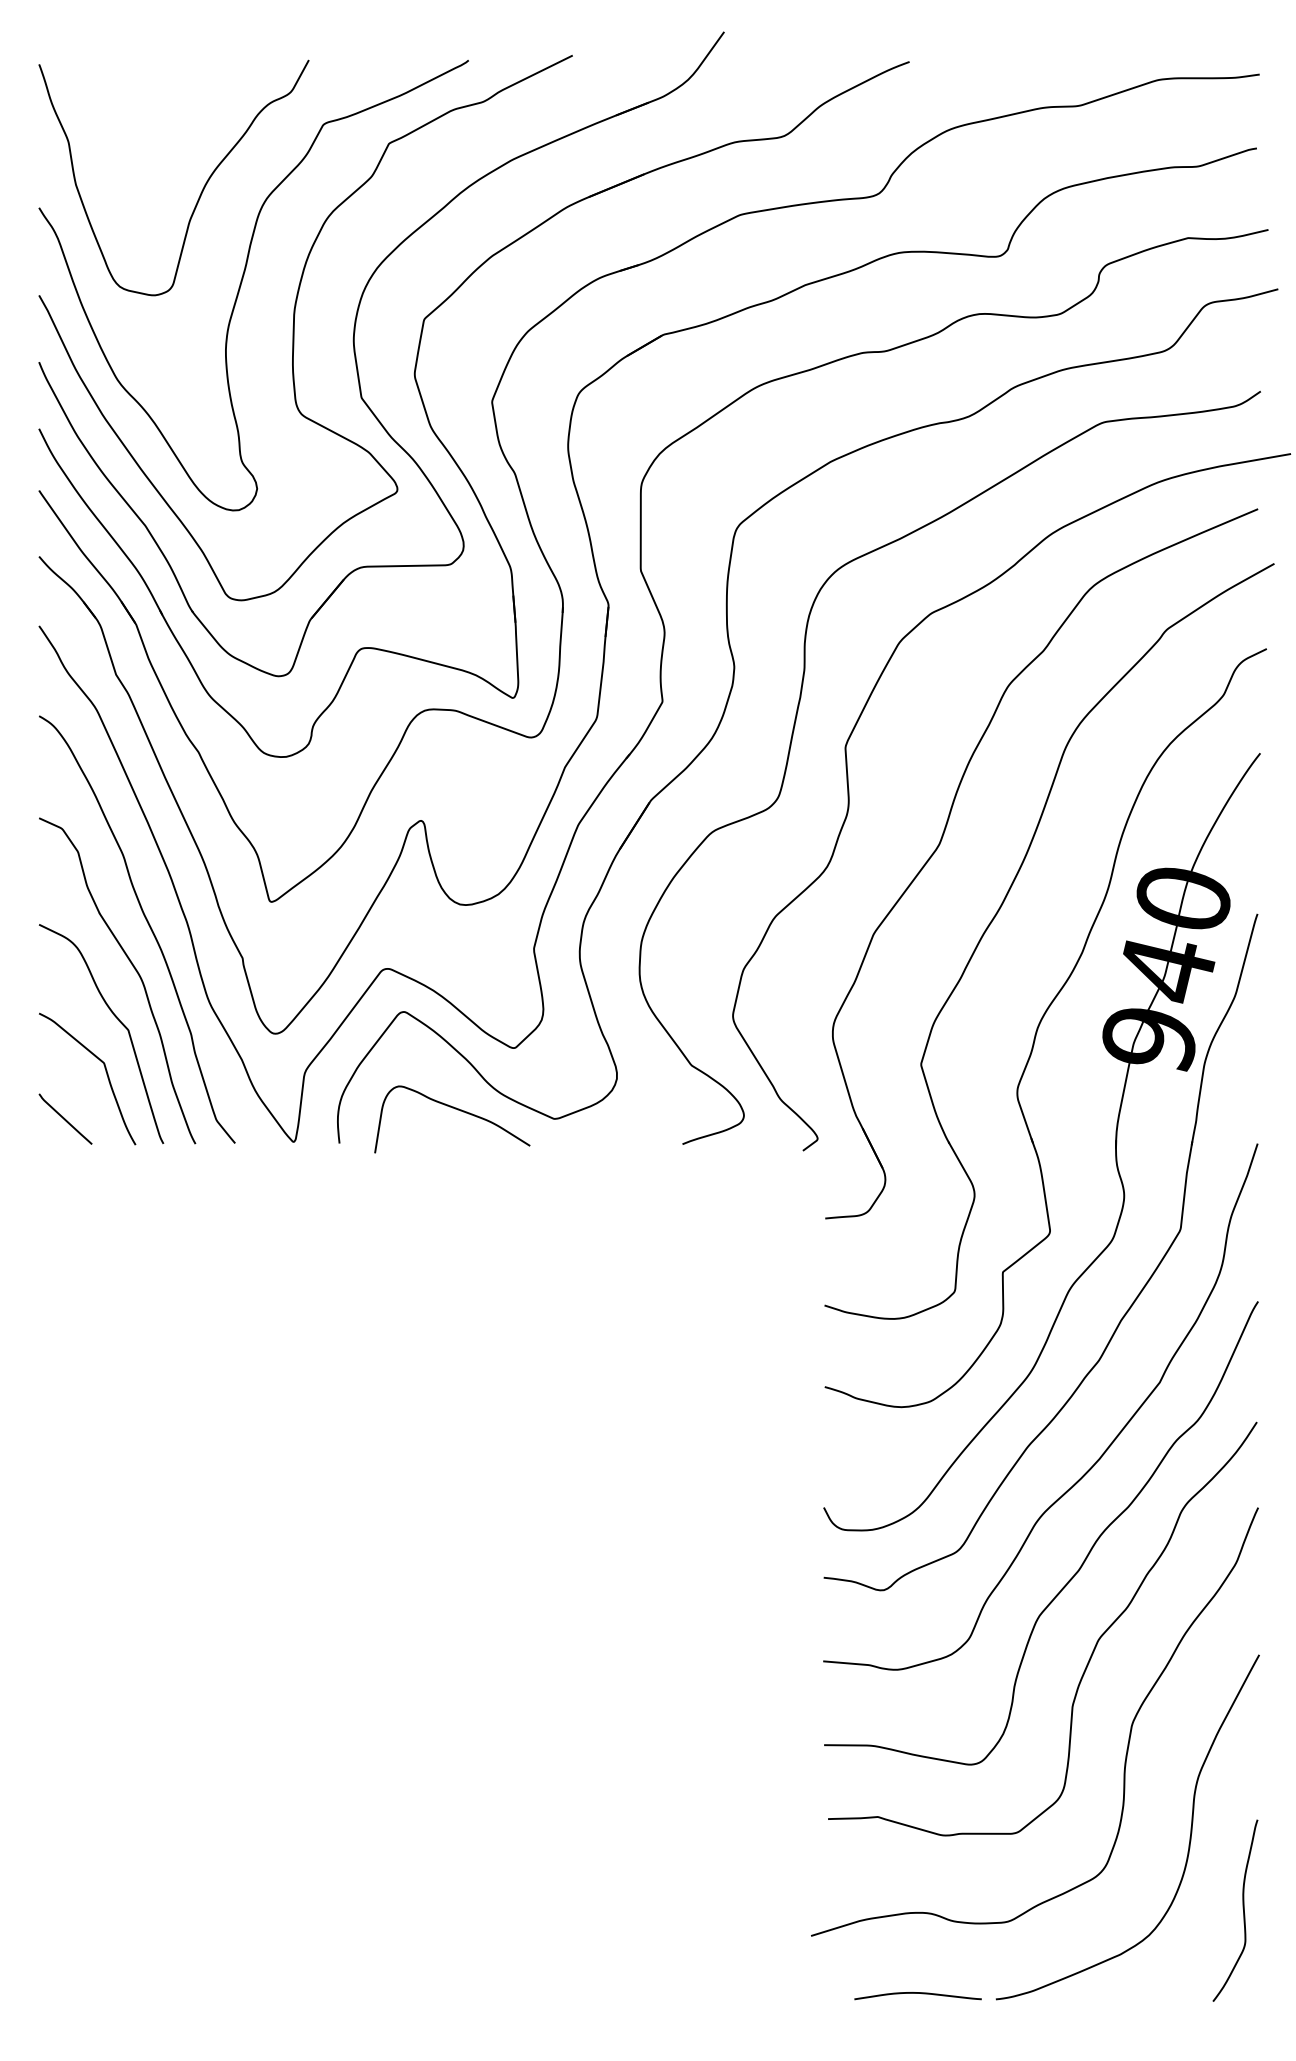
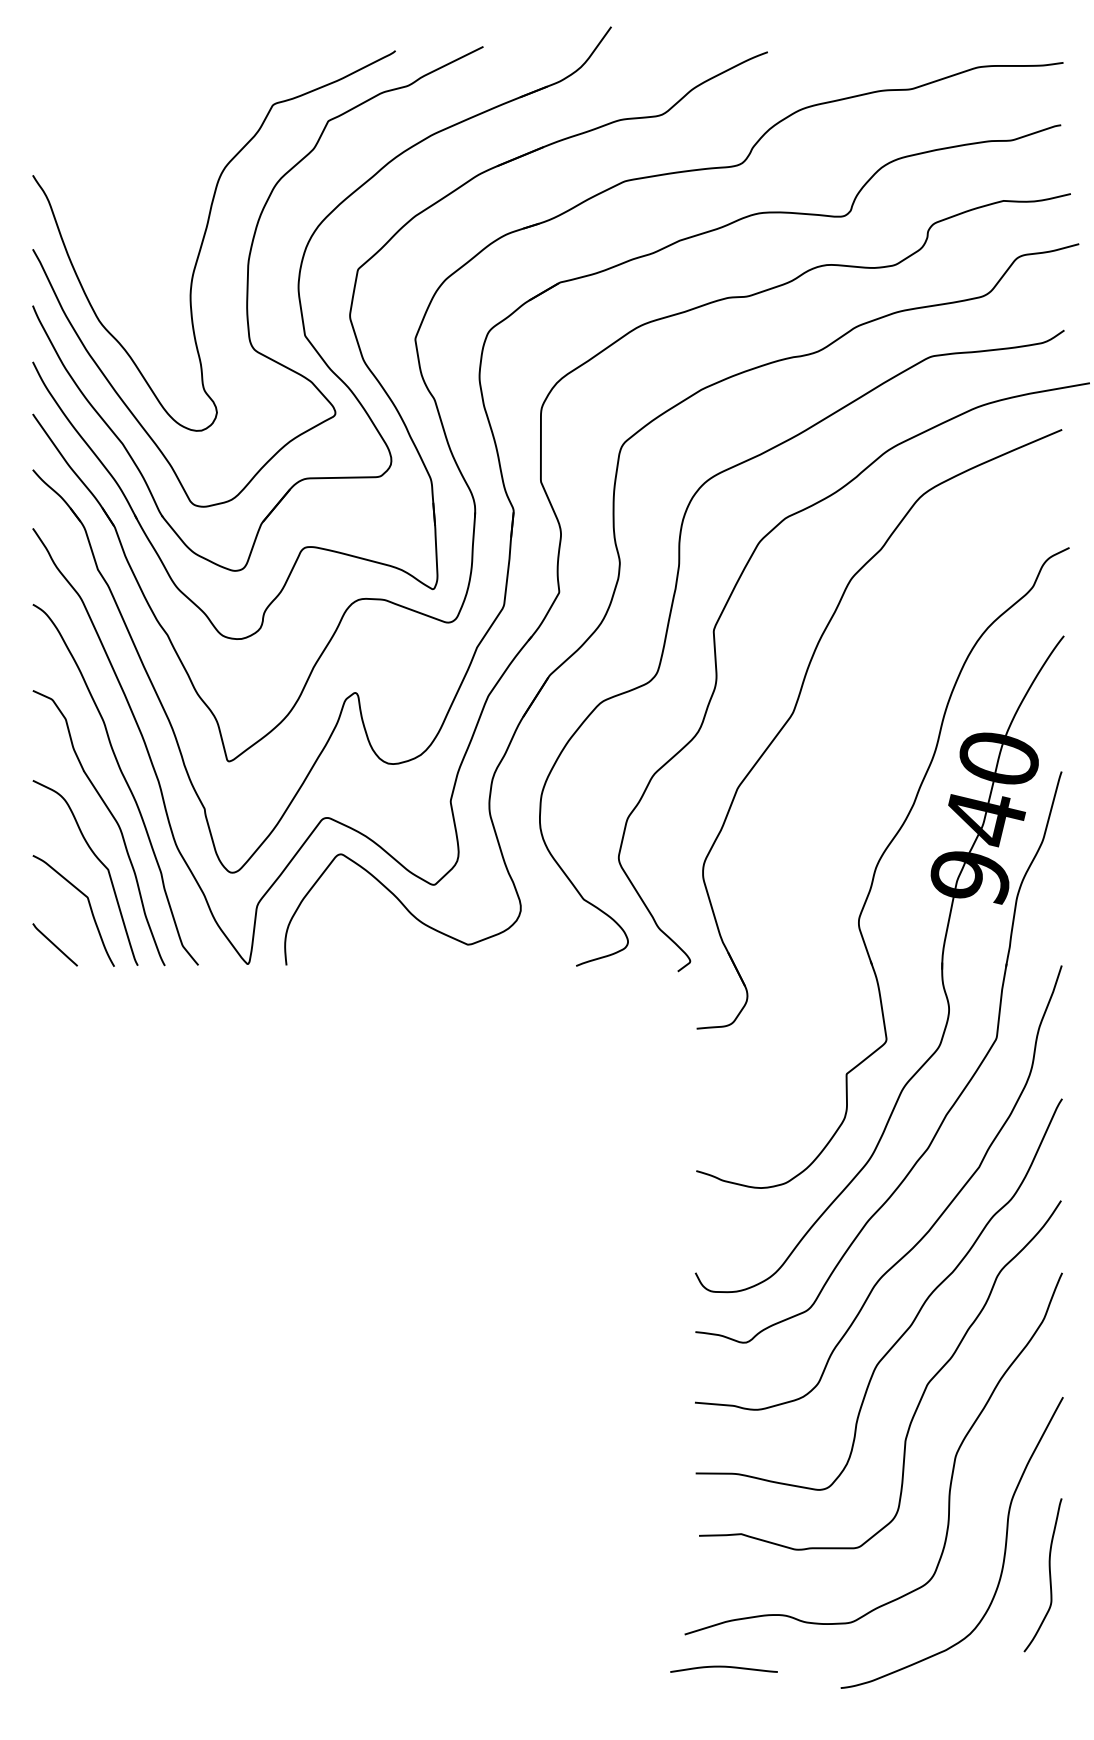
curve: (200, 191) -> (169, 161), removed
part: (1000, 910) -> (844, 768), removed
curve: (456, 1110) -> (385, 937), removed
curve: (1243, 1911) -> (1049, 1575), moved
curve: (917, 1993) -> (723, 1667), moved

